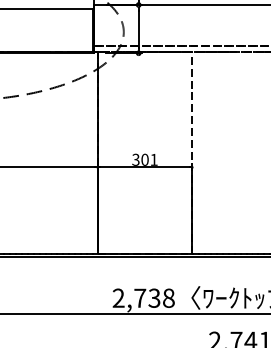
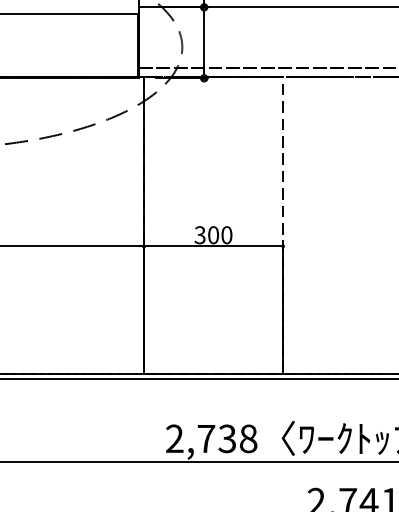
text: (153, 159) -> (225, 234), 301 -> 300

